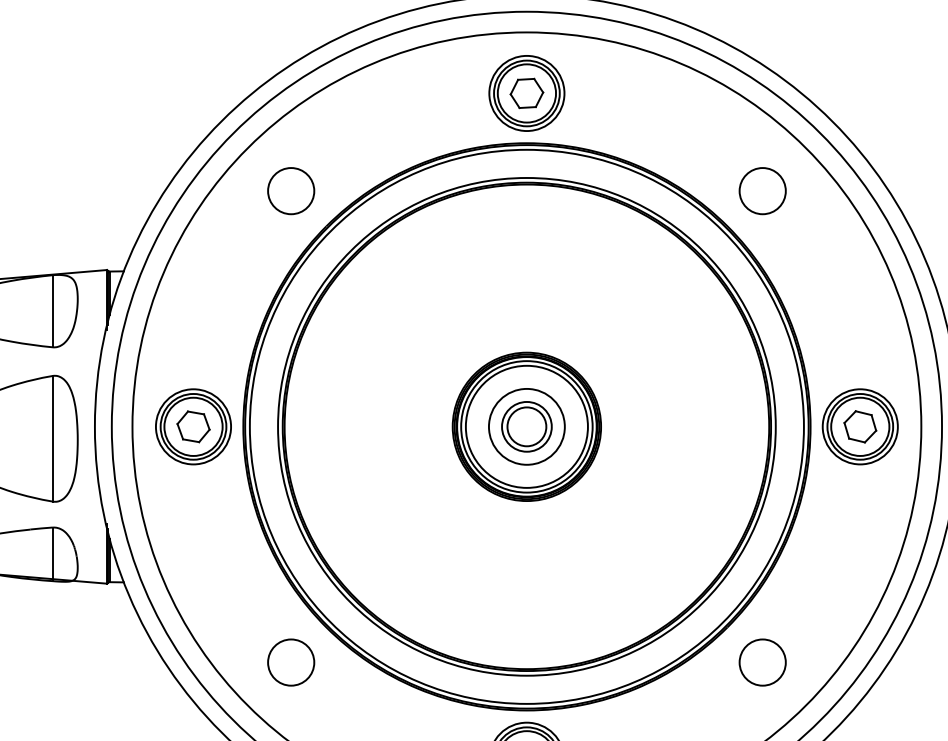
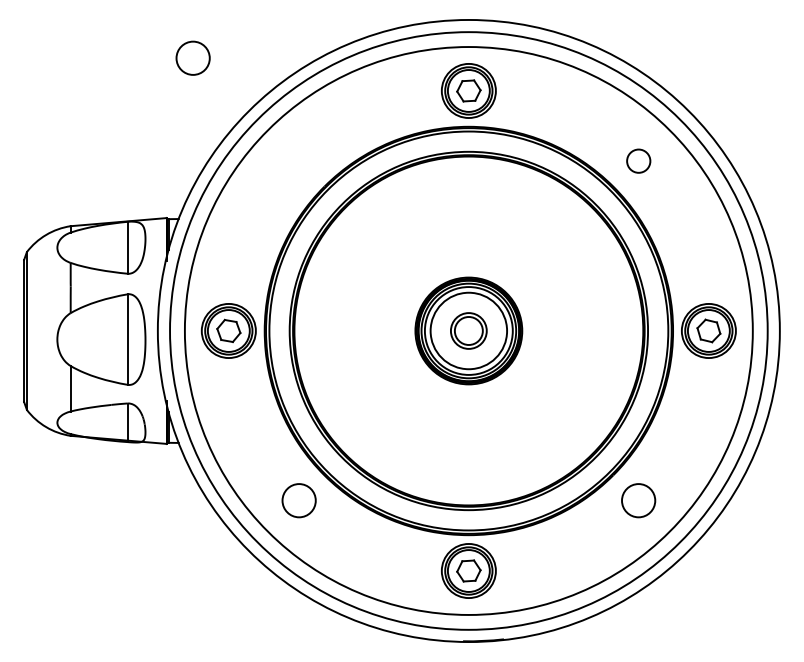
circle: (290, 190) -> (192, 57), moved
circle: (762, 190) -> (638, 160), size x0.7
circle: (526, 426) -> (468, 330), size x1.4

